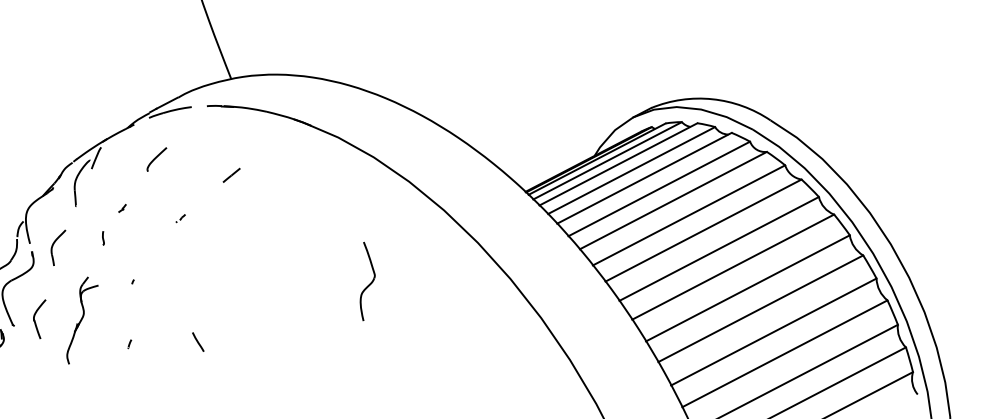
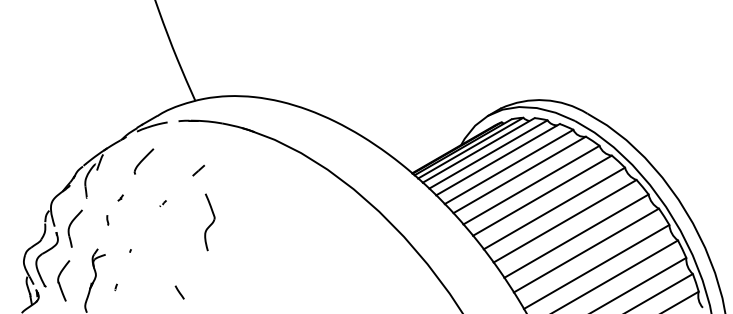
part: (156, 159) -> (143, 161), size x1.43
part: (57, 247) -> (74, 228), size x1.43
part: (367, 281) -> (209, 222), moved
part: (38, 318) -> (63, 280), size x1.43
curve: (128, 344) -> (115, 287), moved

